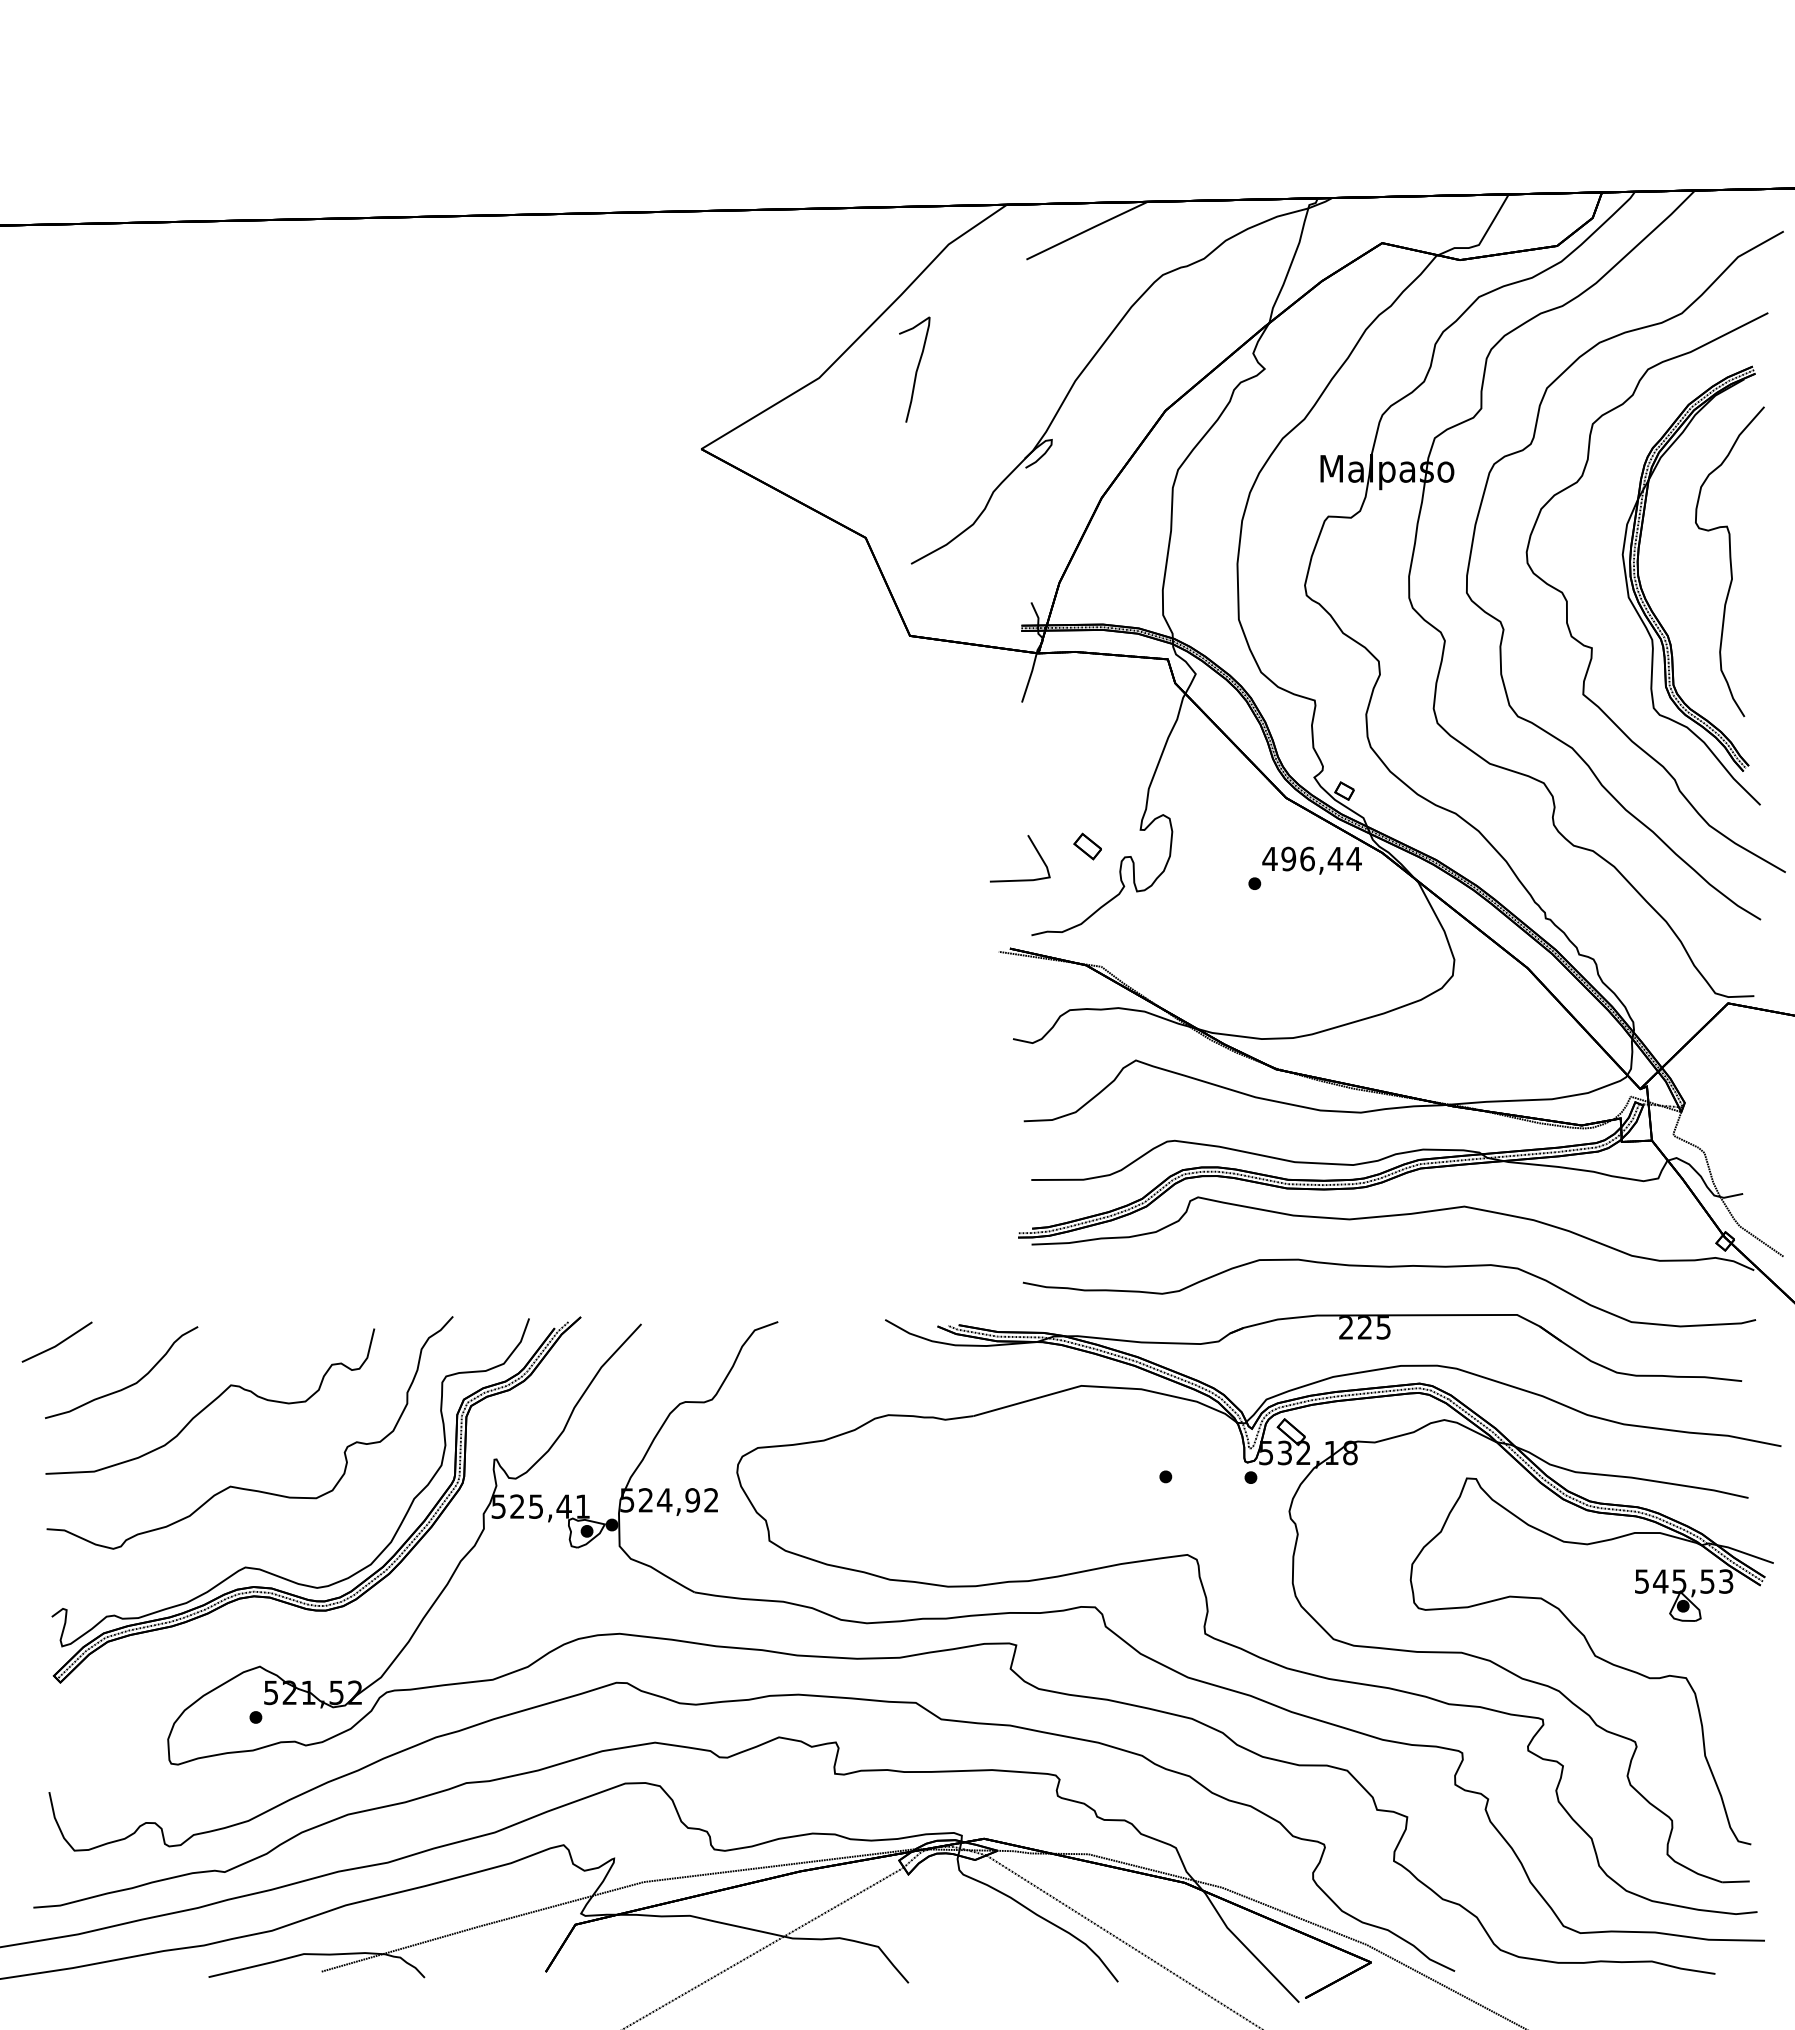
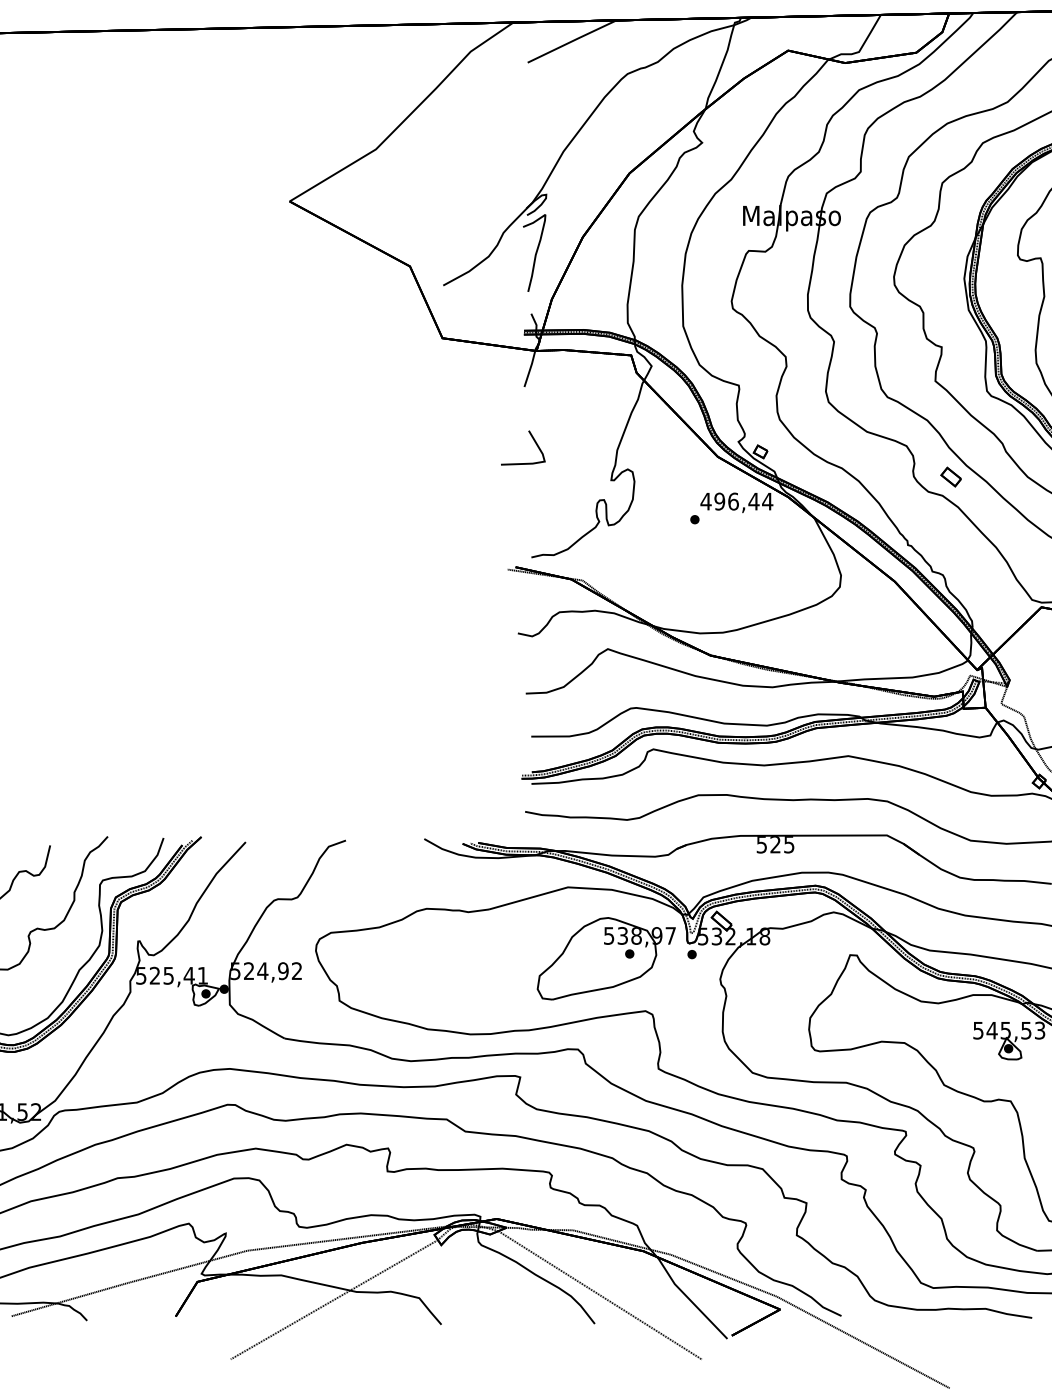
curve: (916, 369) -> (535, 253), moved
part: (1087, 846) -> (950, 477), moved
line: (1034, 848) -> (533, 440), moved
text: (1346, 1327) -> (762, 844), 225 -> 525
part: (1133, 1482) -> (606, 958), added

